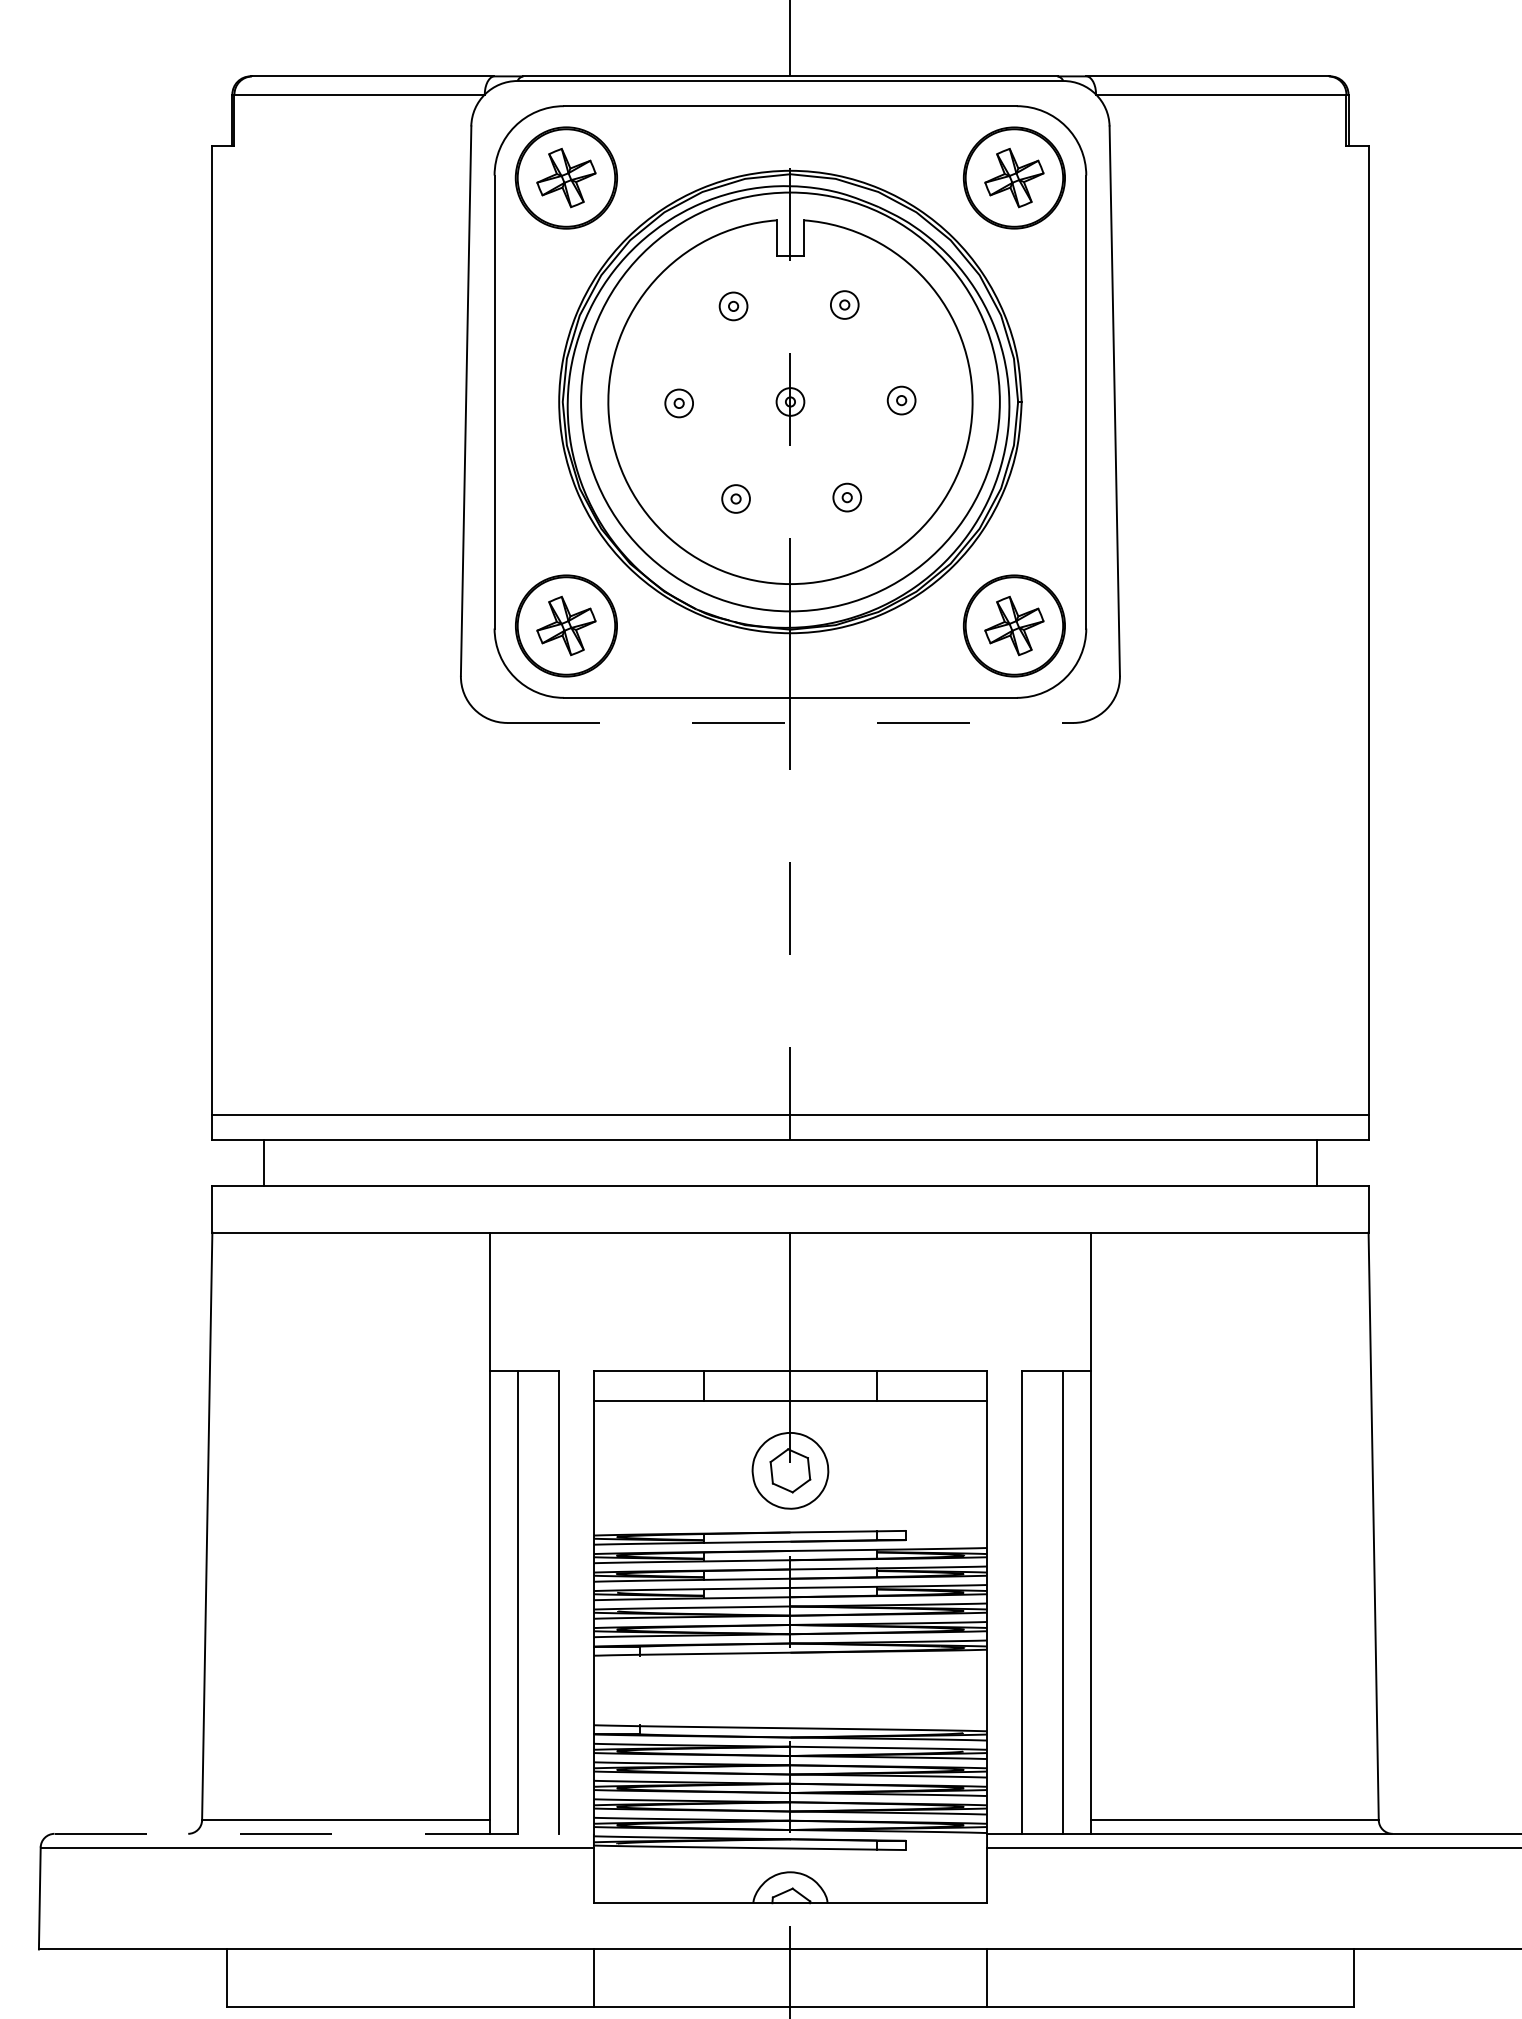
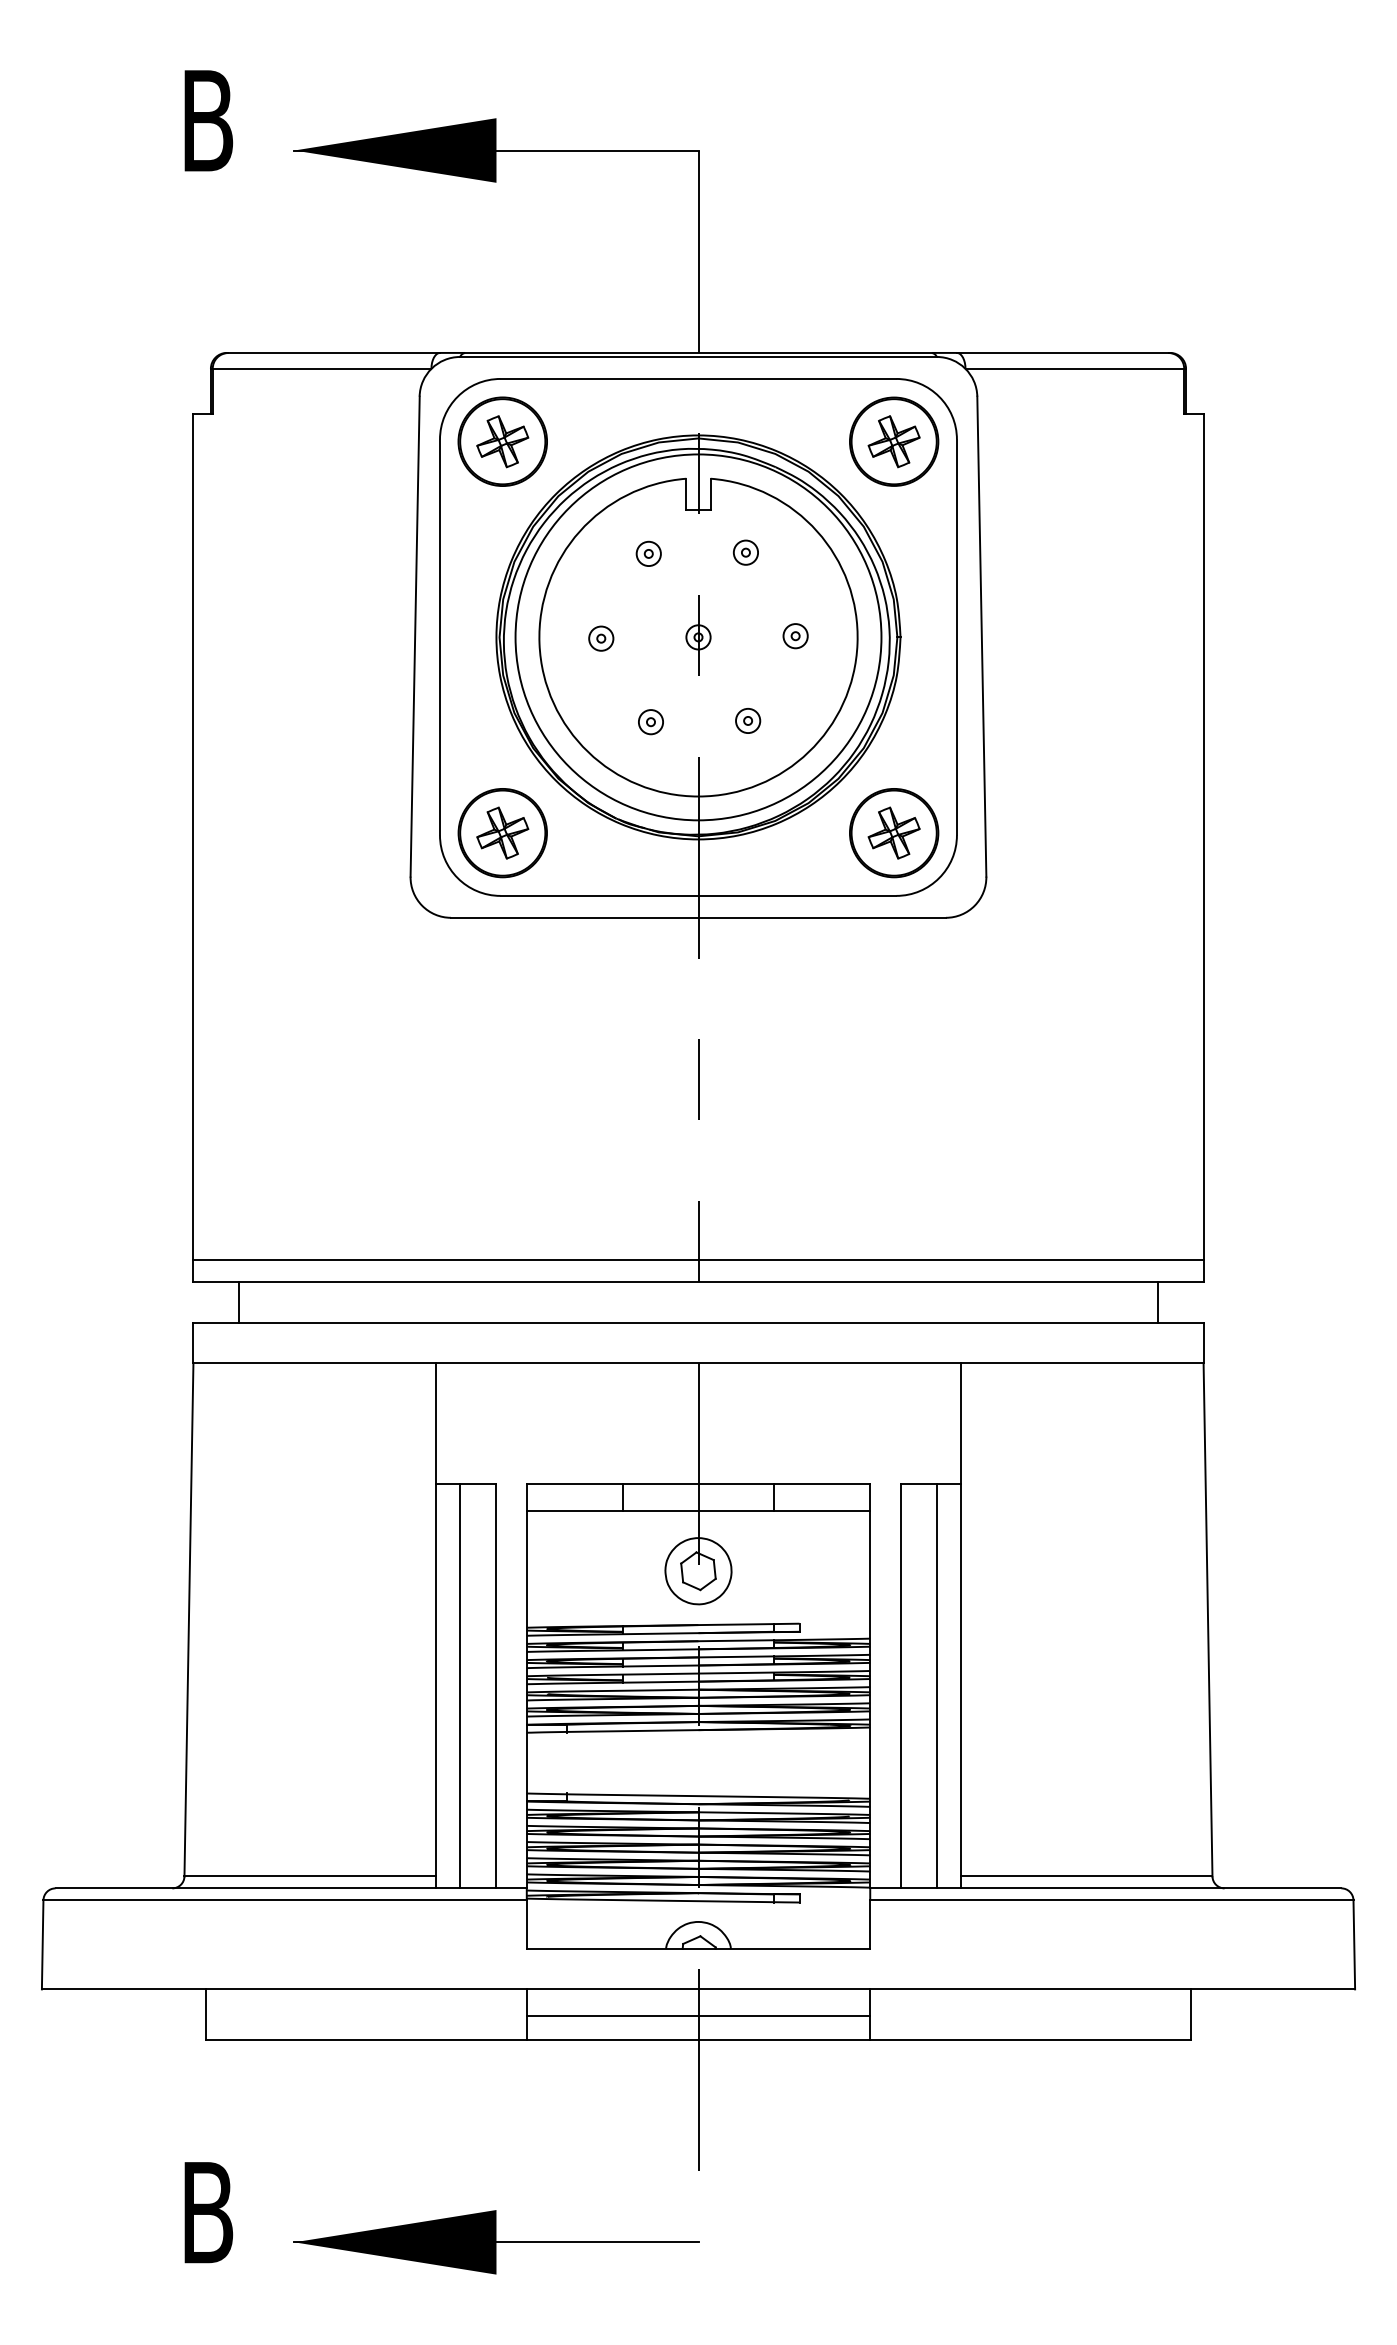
line: (790, 722) -> (698, 917), dashed -> solid
line: (324, 1833) -> (291, 1888), dashed -> solid
line: (790, 1979) -> (698, 2015), added

